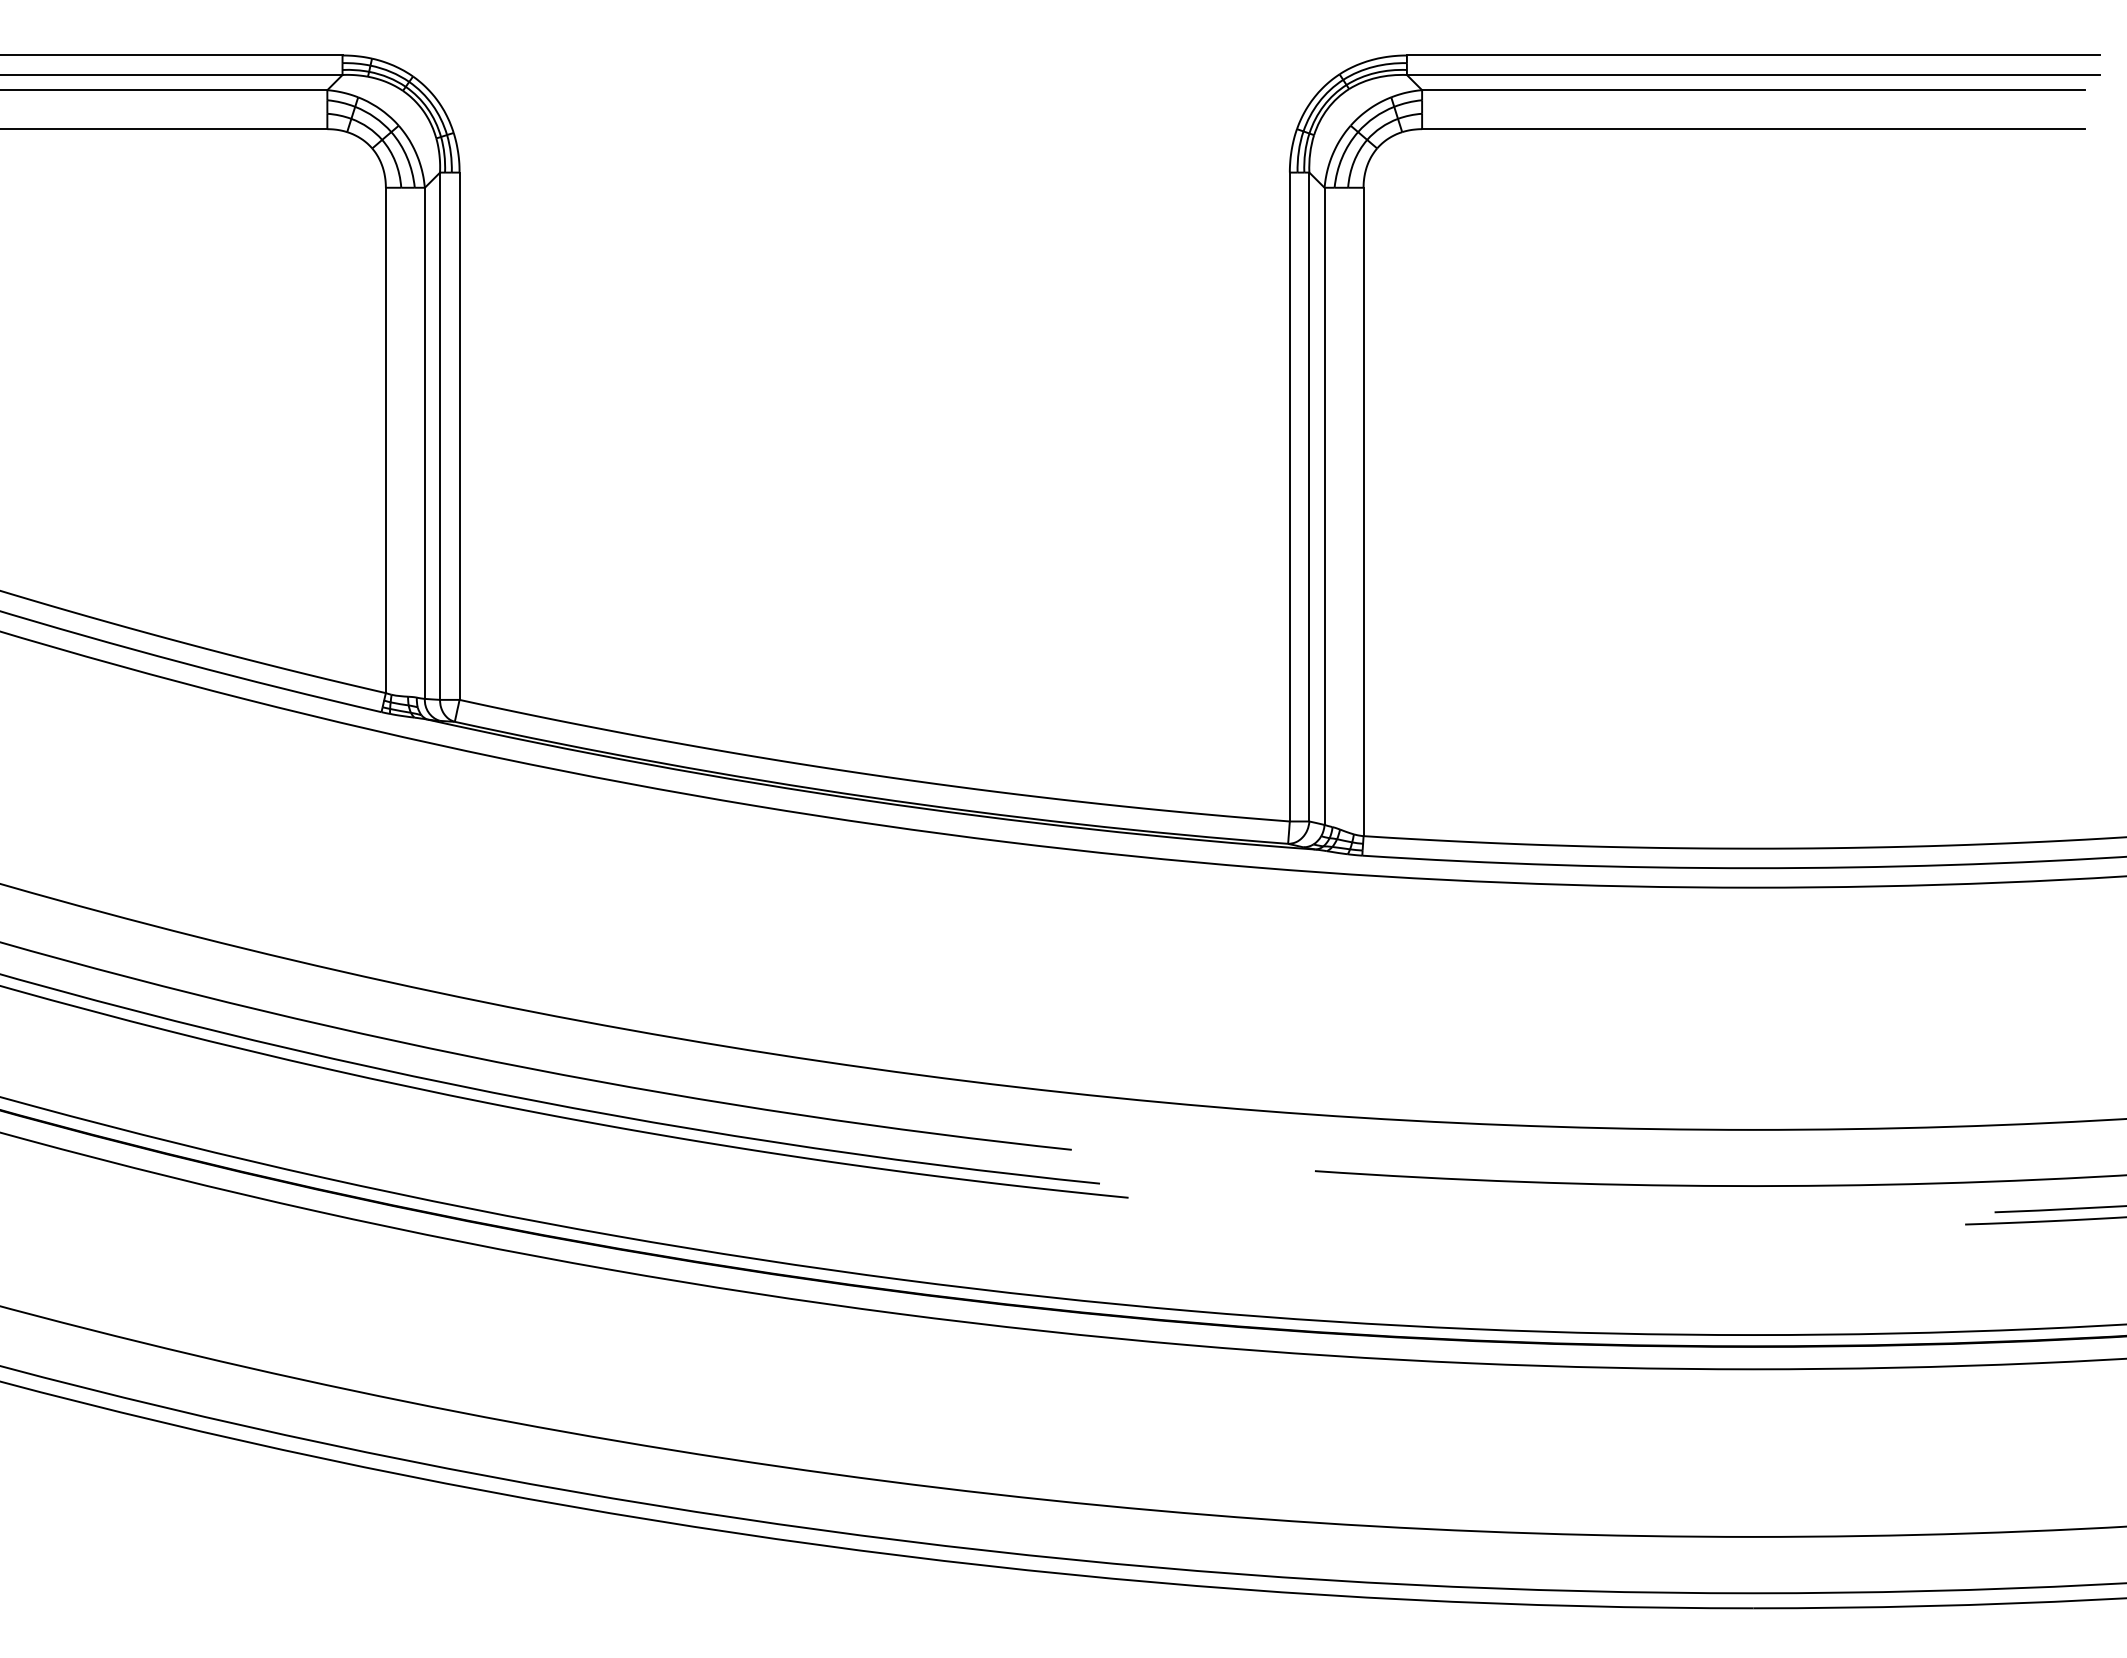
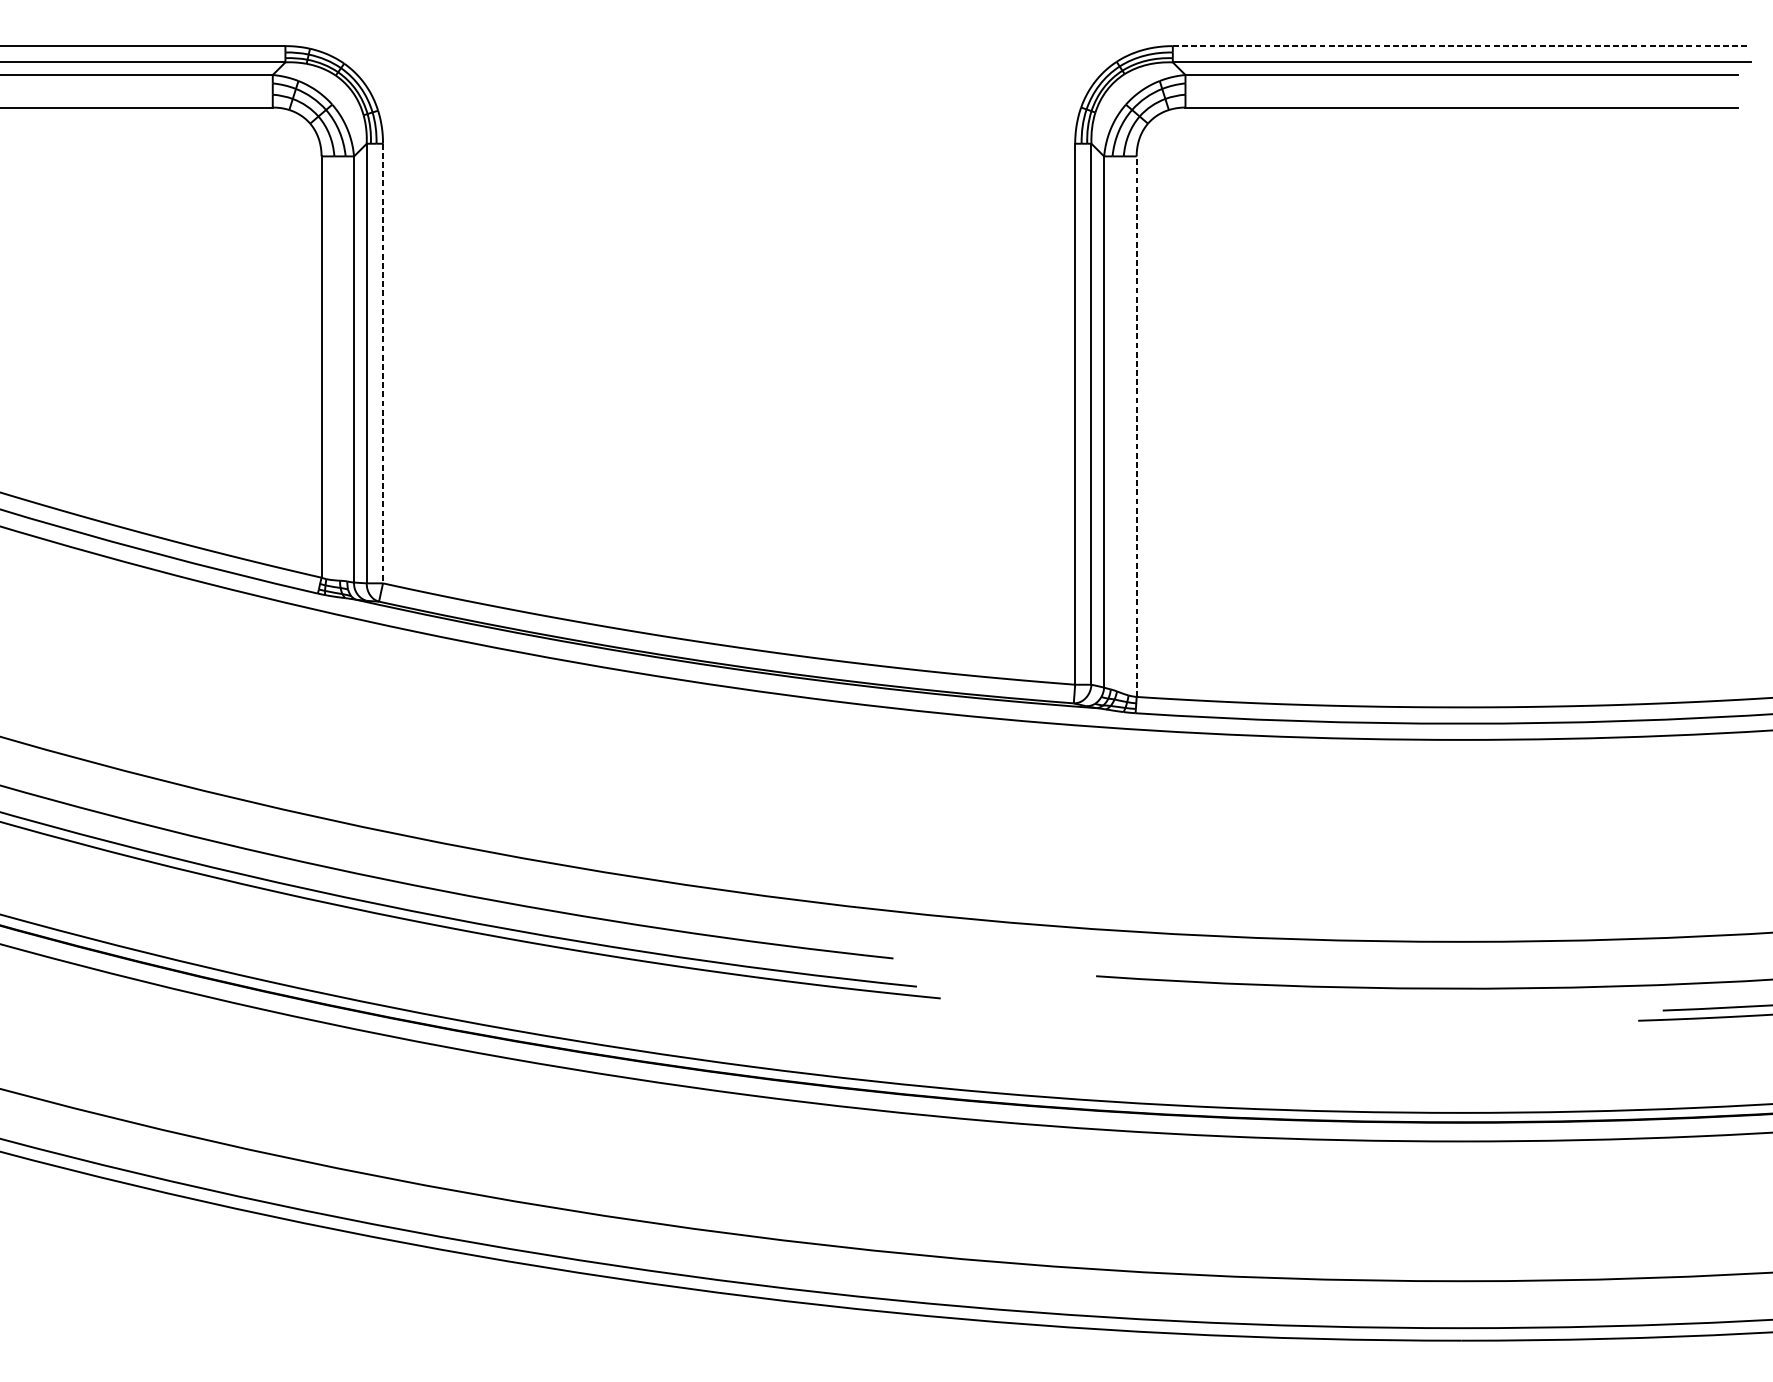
line: (1753, 55) -> (1461, 46), solid -> dashed
line: (459, 436) -> (382, 363), solid -> dashed
line: (1363, 511) -> (1136, 426), solid -> dashed

